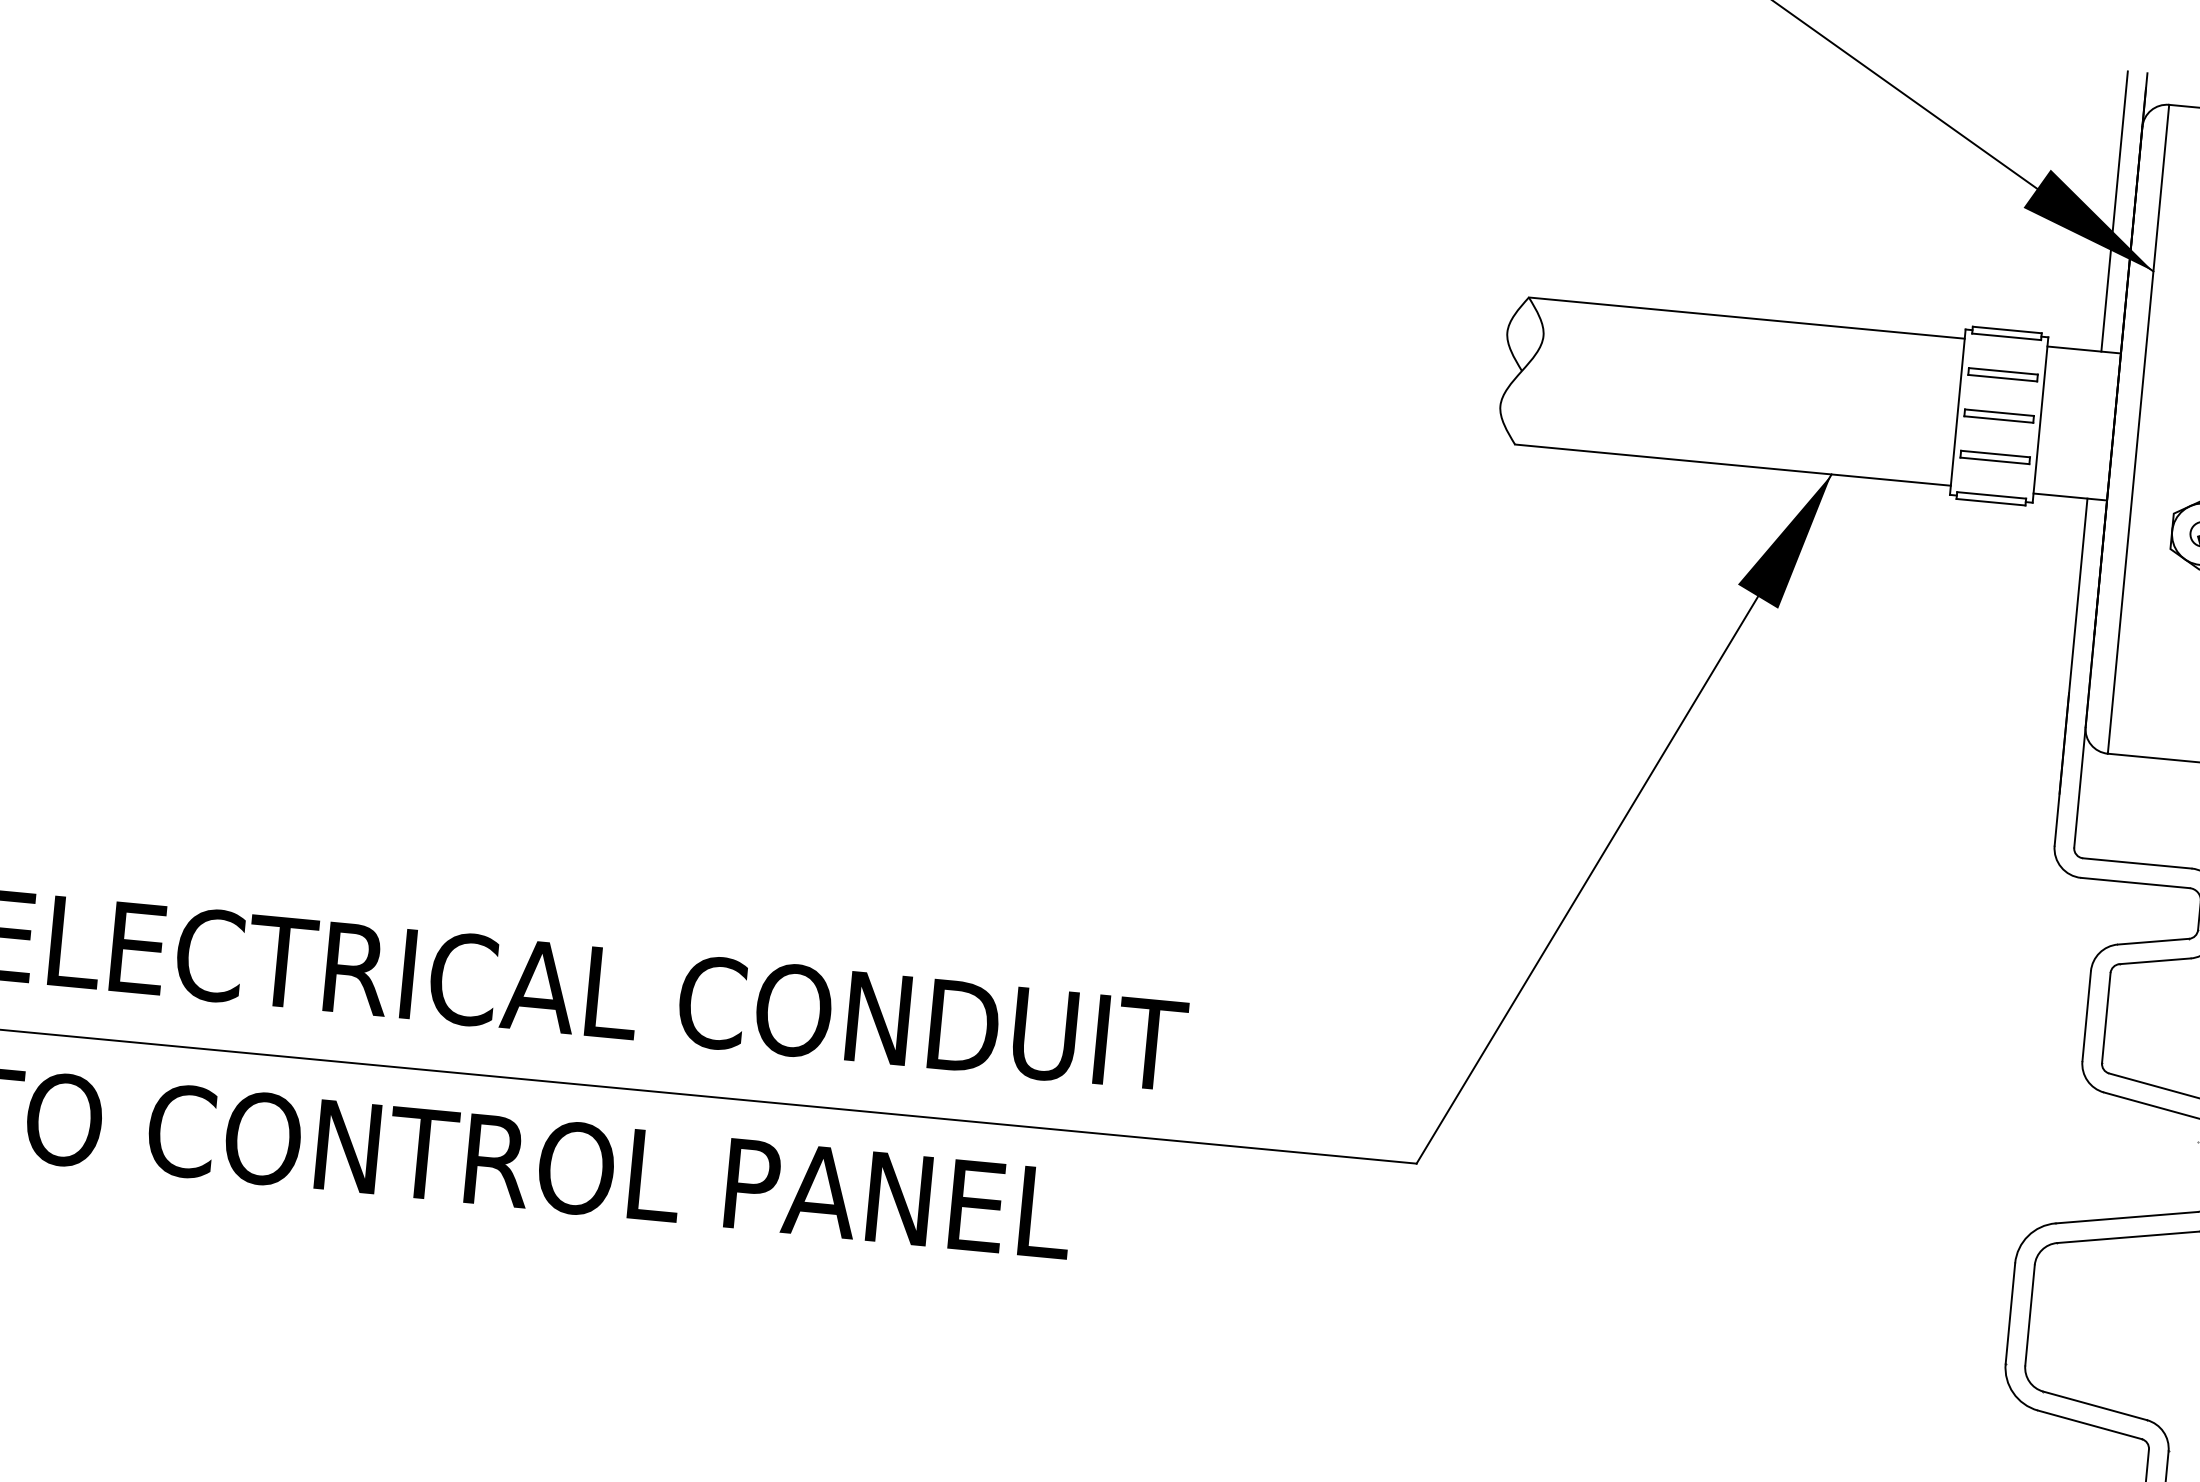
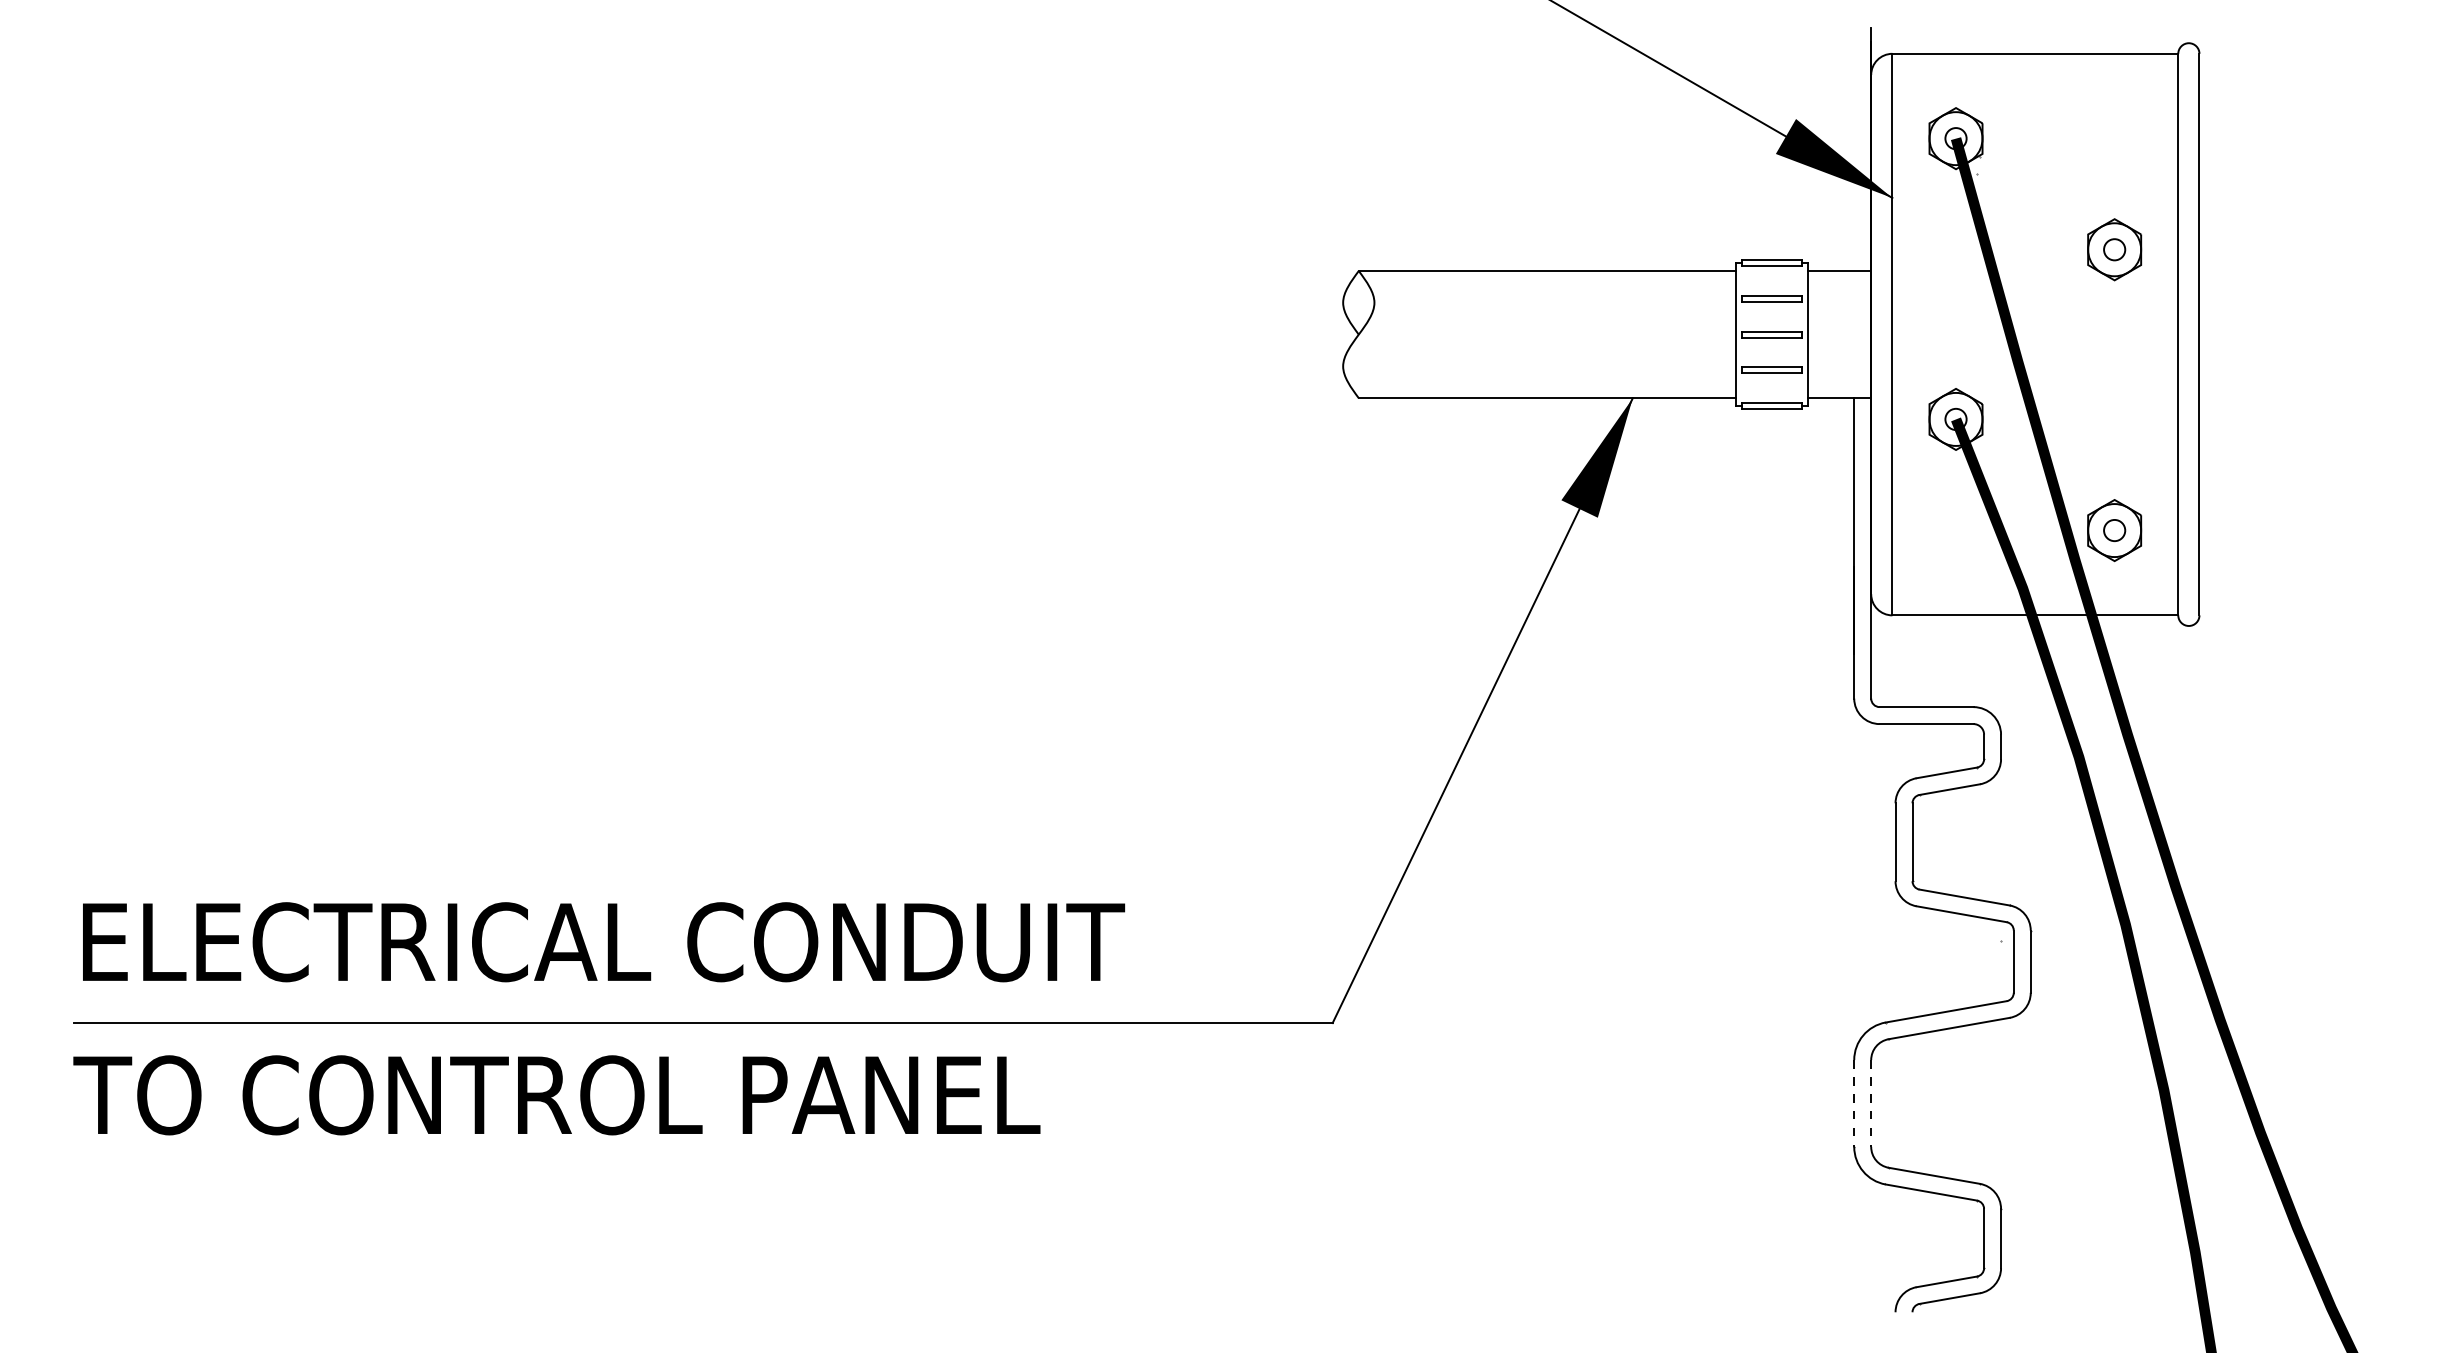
line: (2114, 211) -> (1854, 149), removed
line: (2010, 1314) -> (1854, 1104), solid -> dashed
line: (2030, 1316) -> (1871, 1104), solid -> dashed

